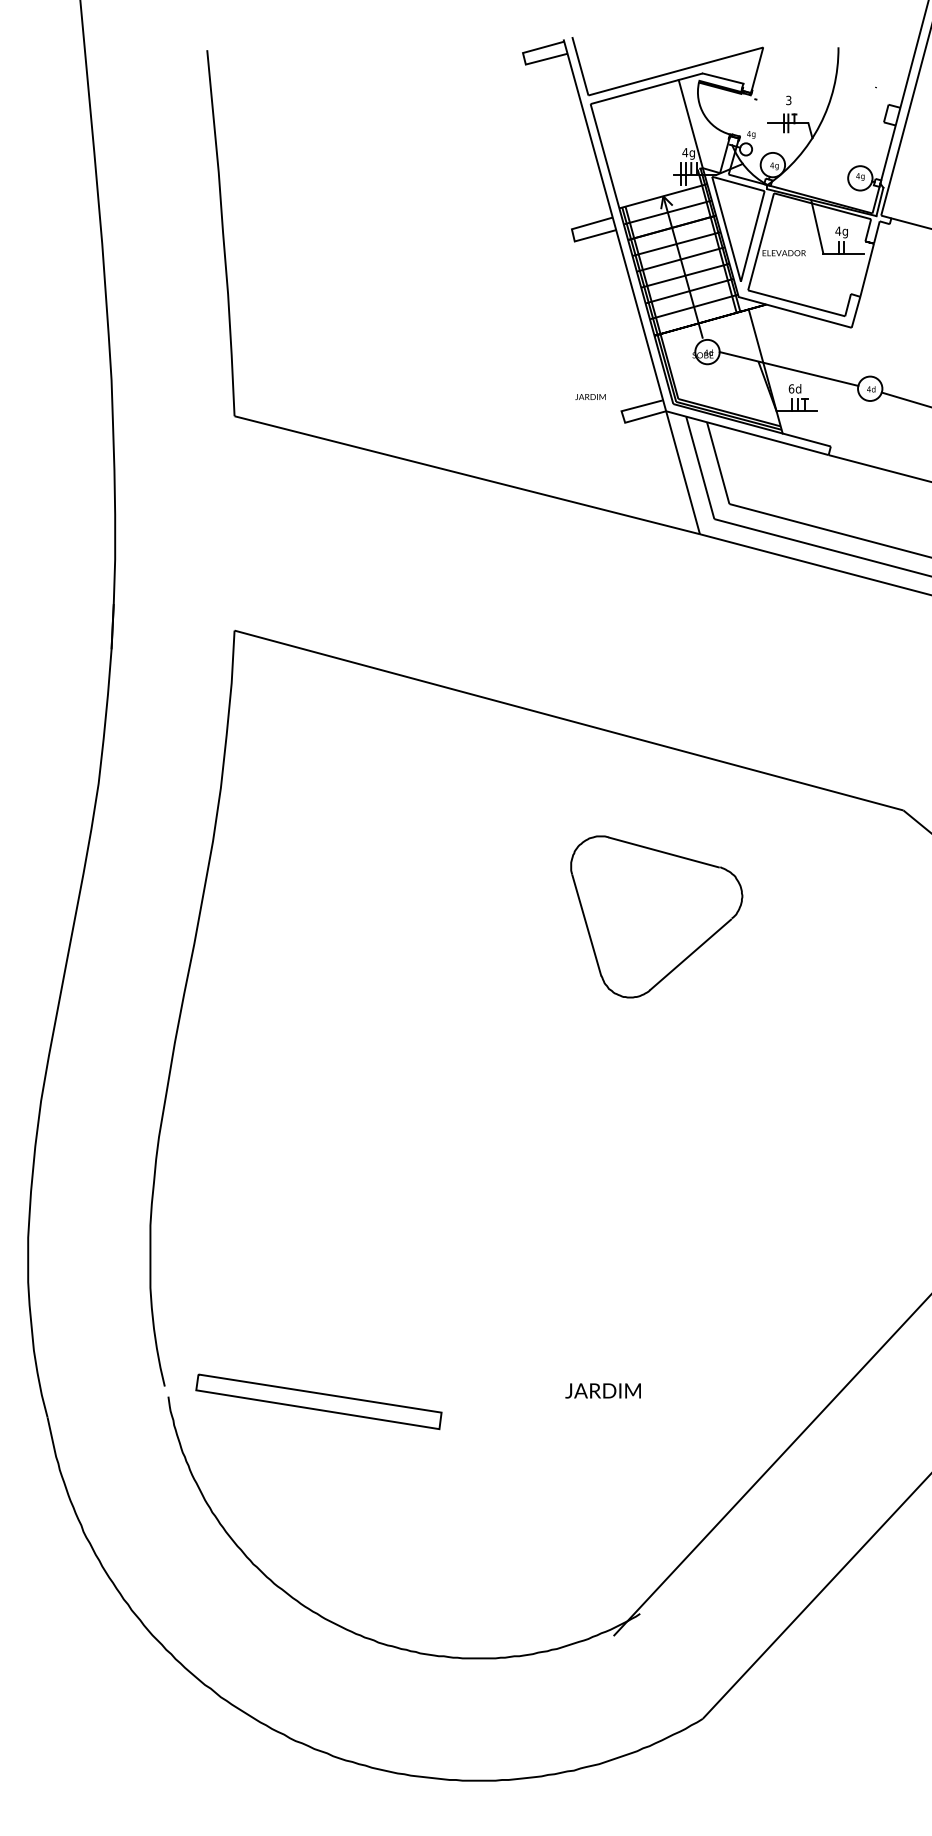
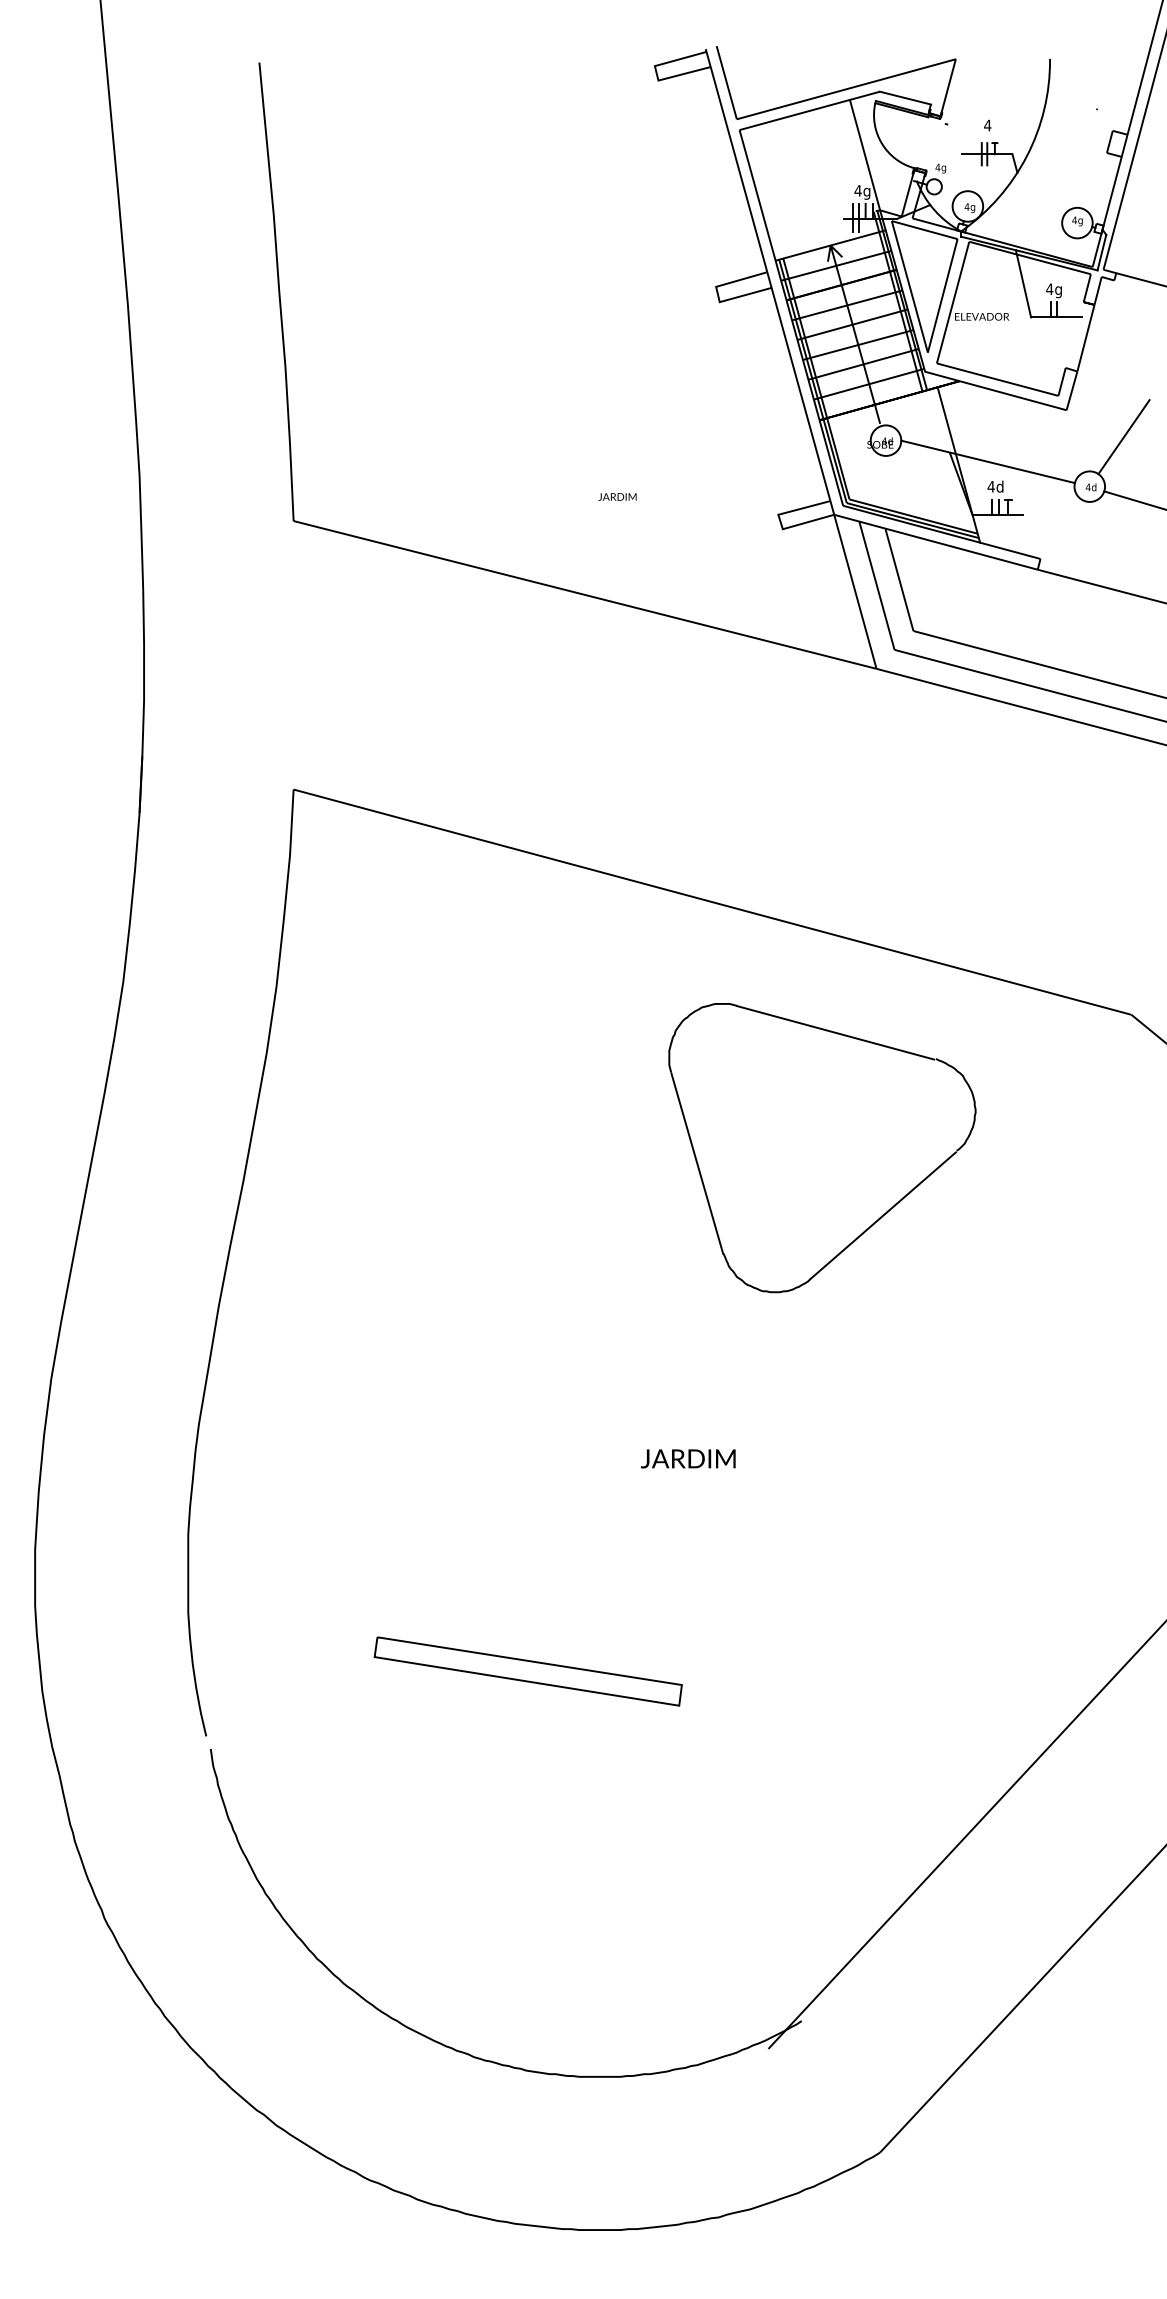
text: (788, 100) -> (987, 125), 3 -> 4
line: (897, 349) -> (1123, 437), added
text: (790, 388) -> (990, 486), 6d -> 4d
text: (590, 396) -> (617, 496), moved
part: (656, 917) -> (822, 1148), size x1.43
text: (603, 1390) -> (688, 1458), moved
part: (318, 1401) -> (527, 1671), moved

